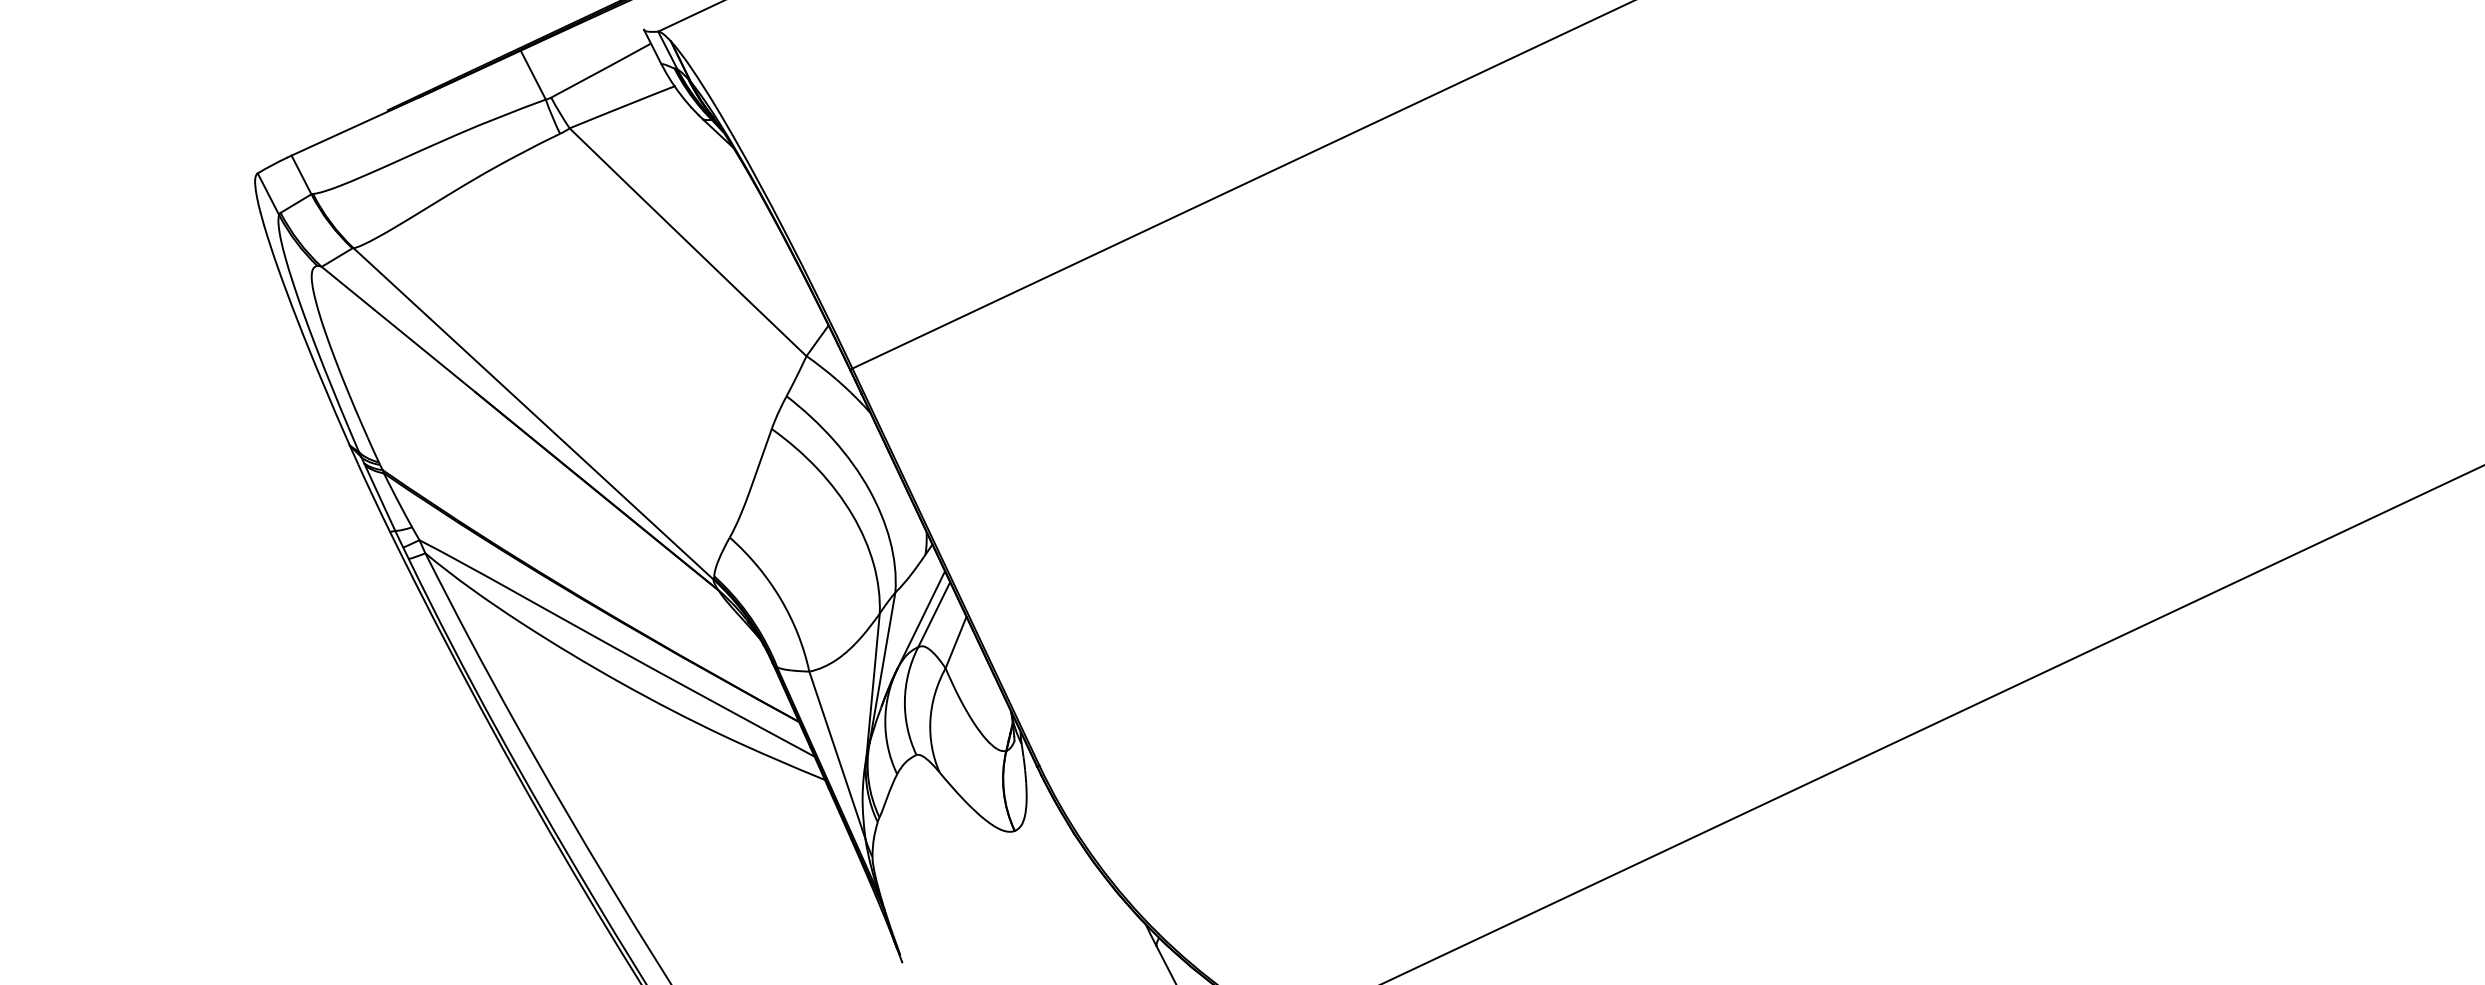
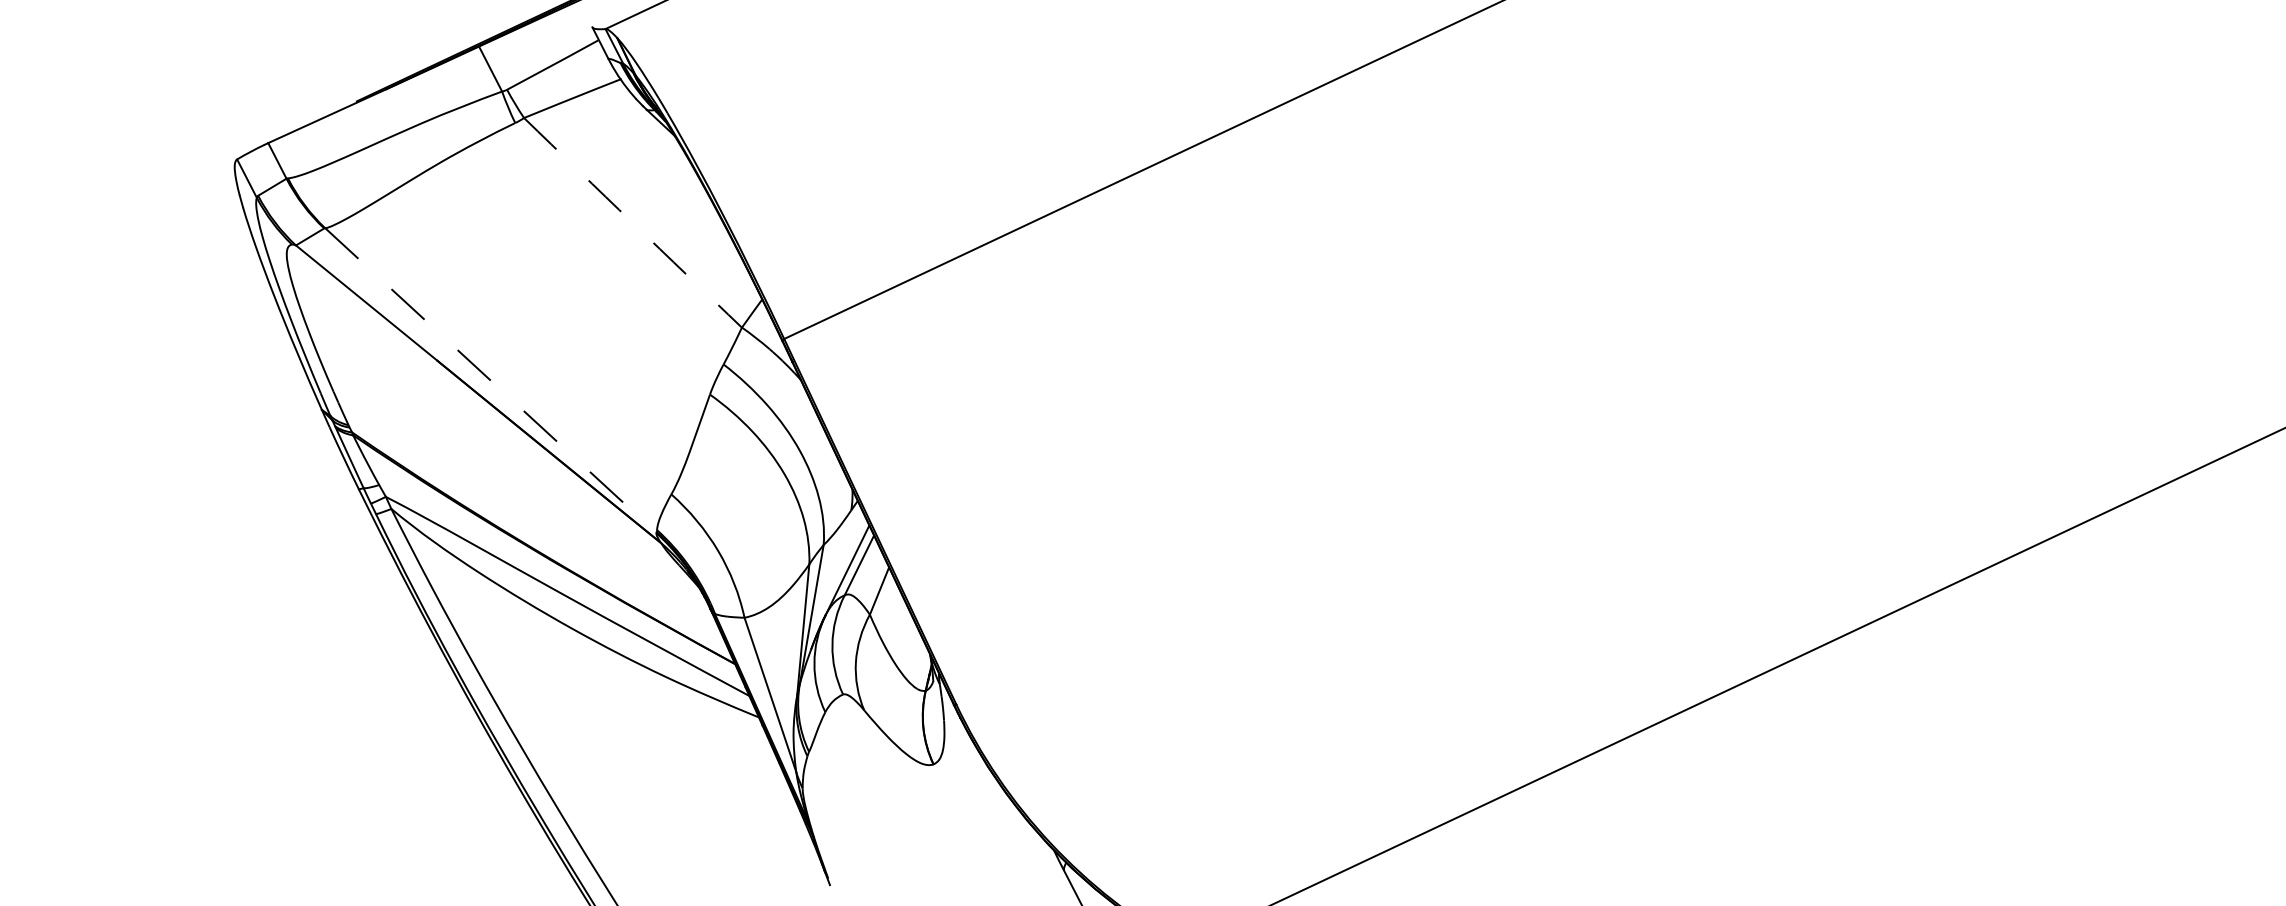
arc: (687, 243) -> (632, 223), solid -> dashed
line: (534, 414) -> (491, 381), solid -> dashed

